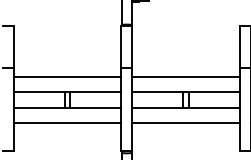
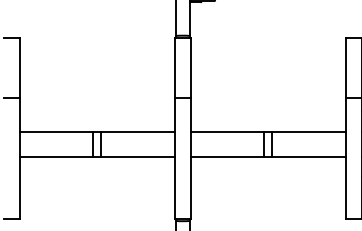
line: (67, 77) -> (97, 111), removed
line: (185, 77) -> (267, 111), removed
line: (67, 122) -> (97, 176), removed
line: (185, 122) -> (267, 176), removed

